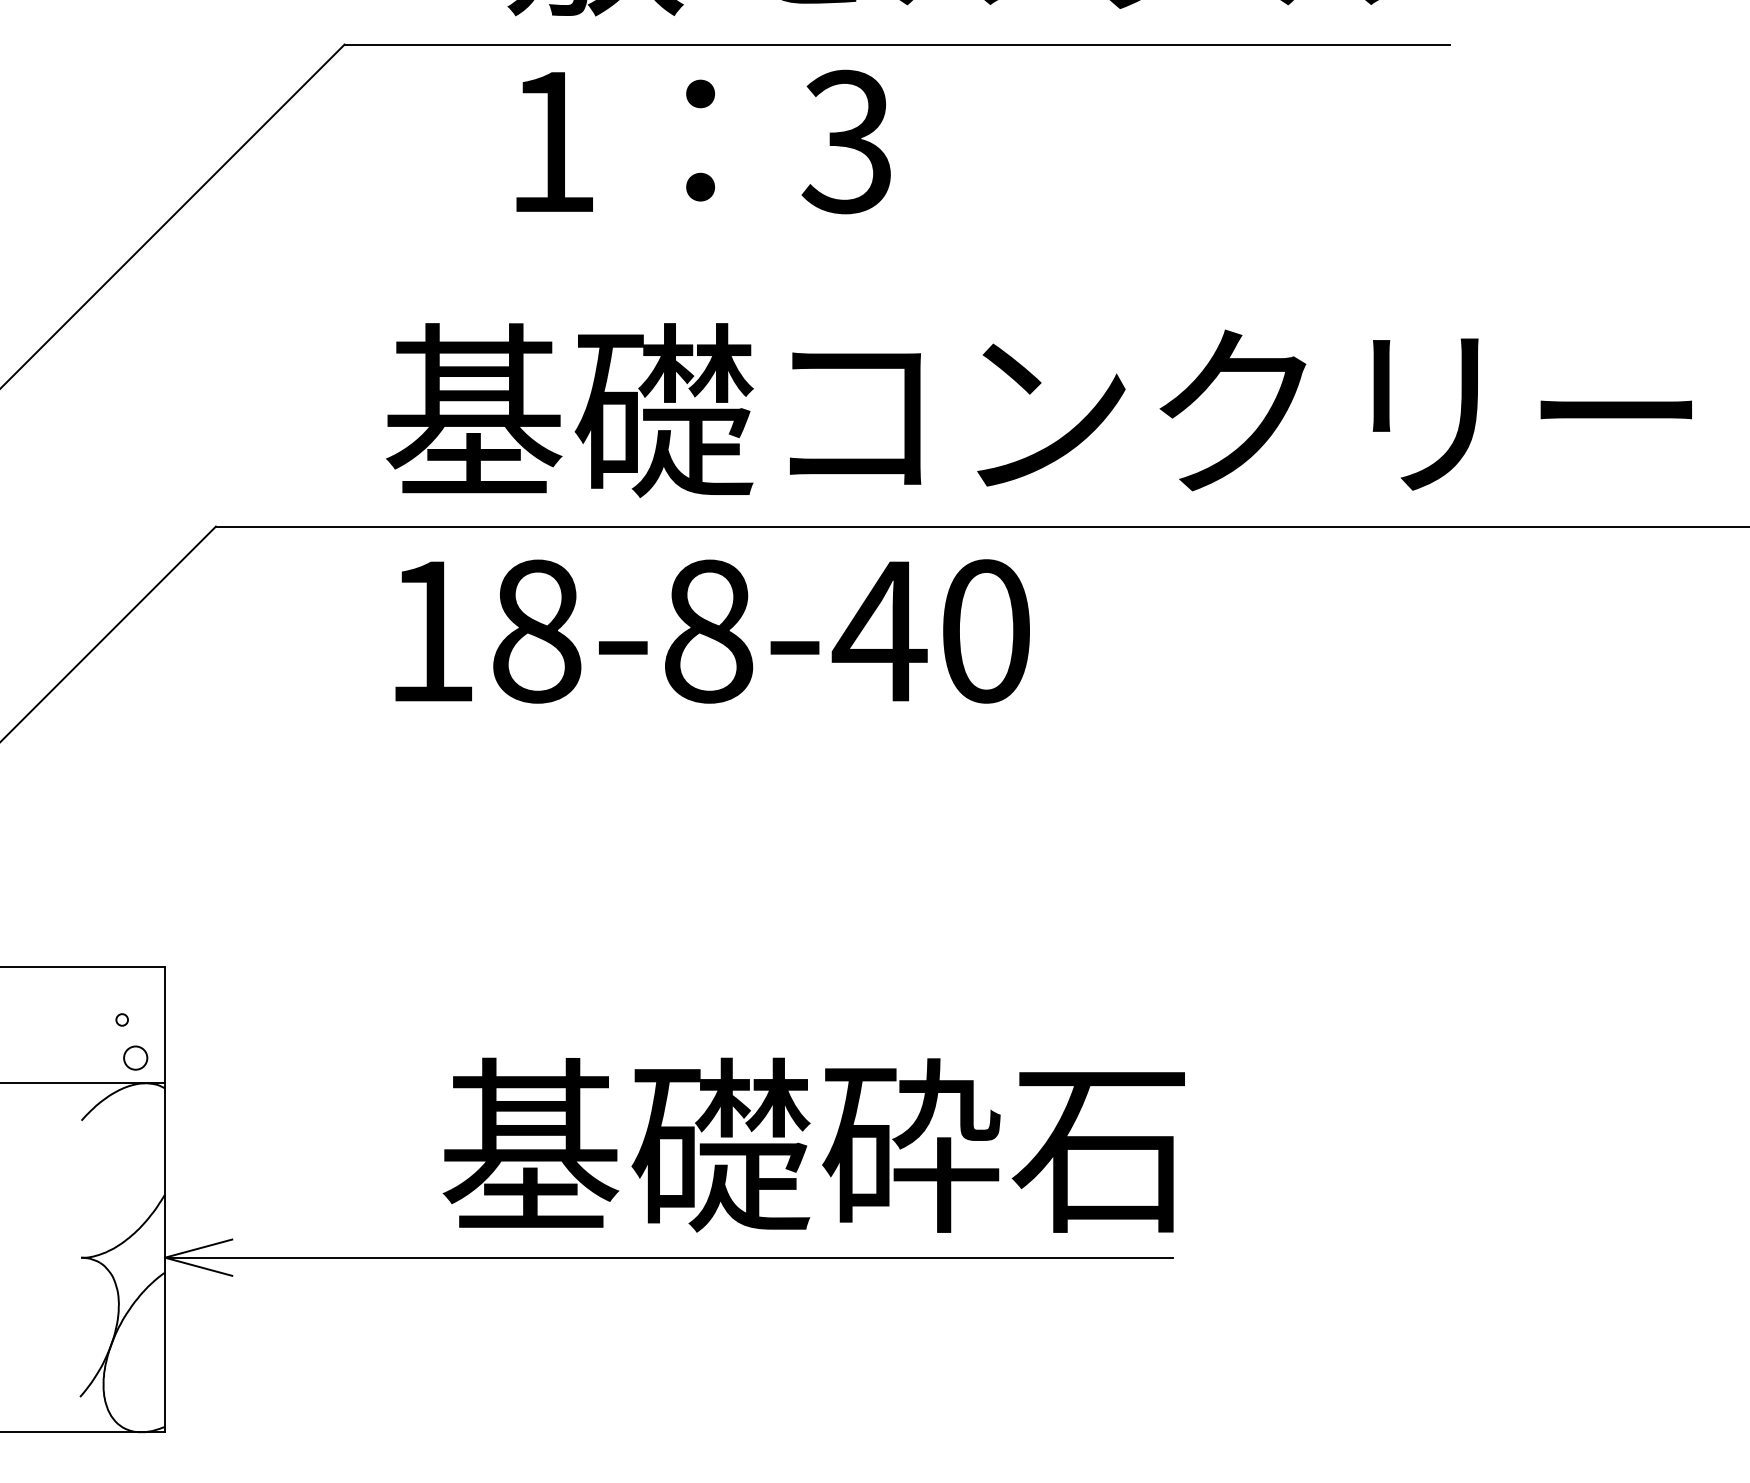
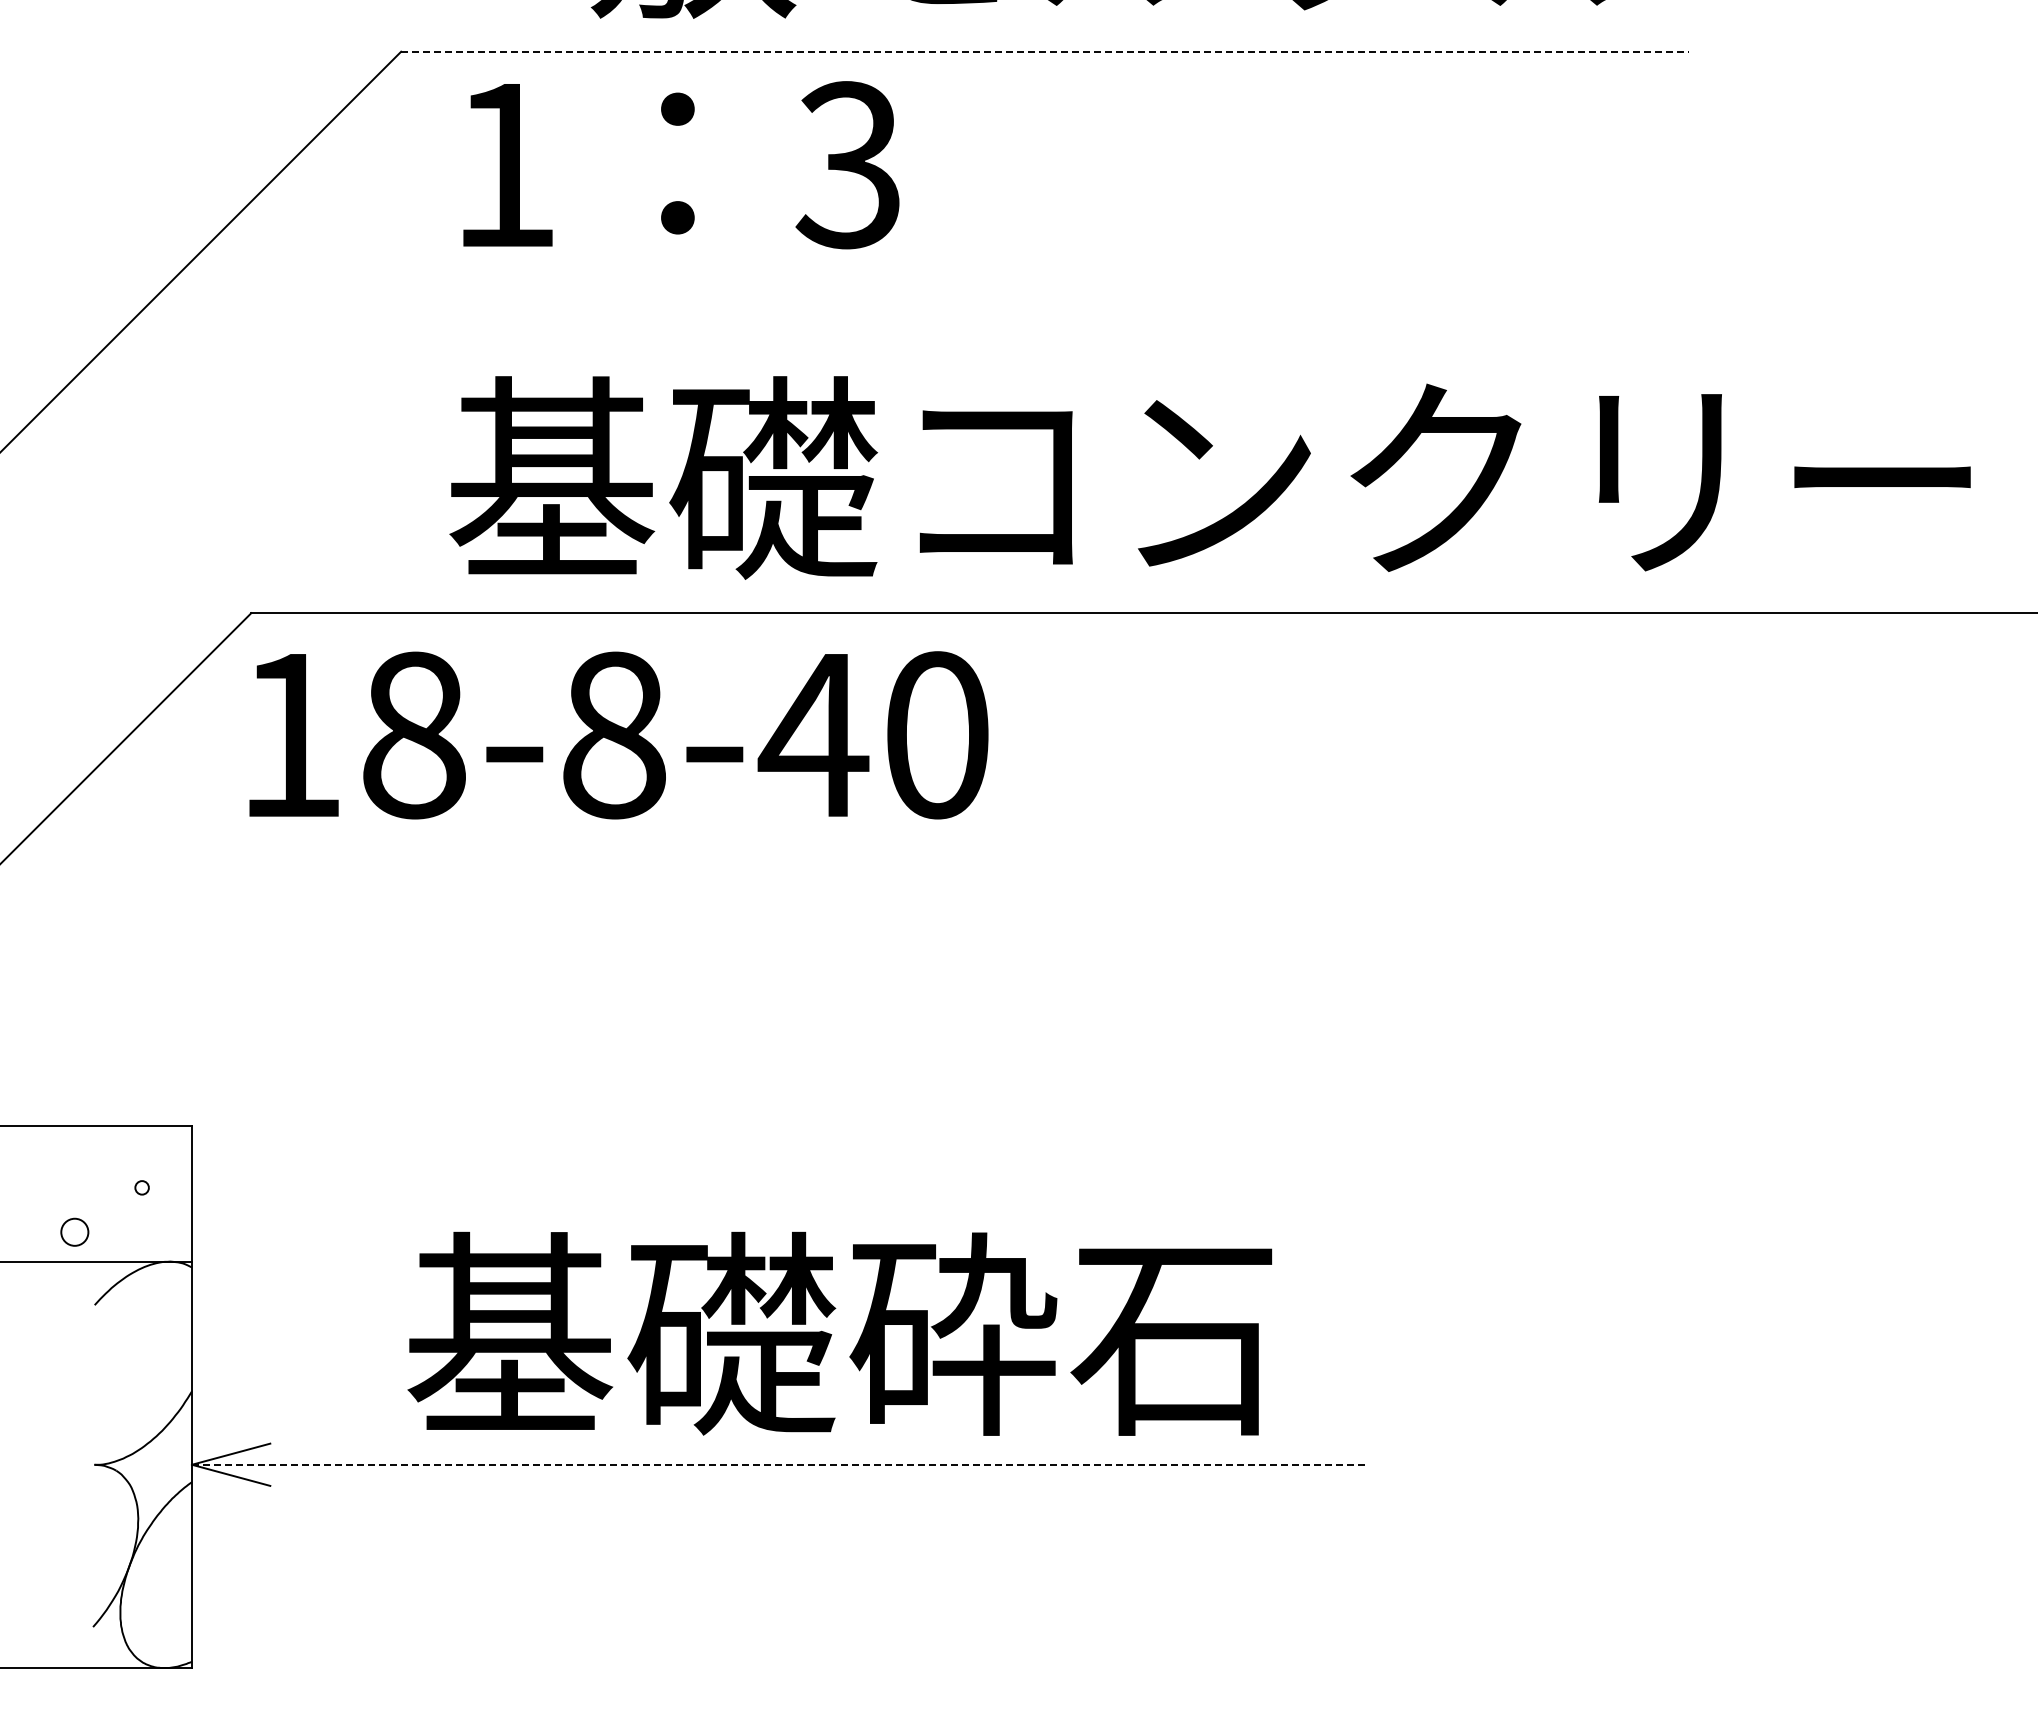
line: (897, 44) -> (1045, 51), solid -> dashed
text: (703, 142) -> (681, 165), moved
text: (712, 631) -> (618, 735), moved
circle: (135, 1057) -> (74, 1231), moved
text: (813, 1144) -> (839, 1333), moved
line: (669, 1257) -> (779, 1464), solid -> dashed

